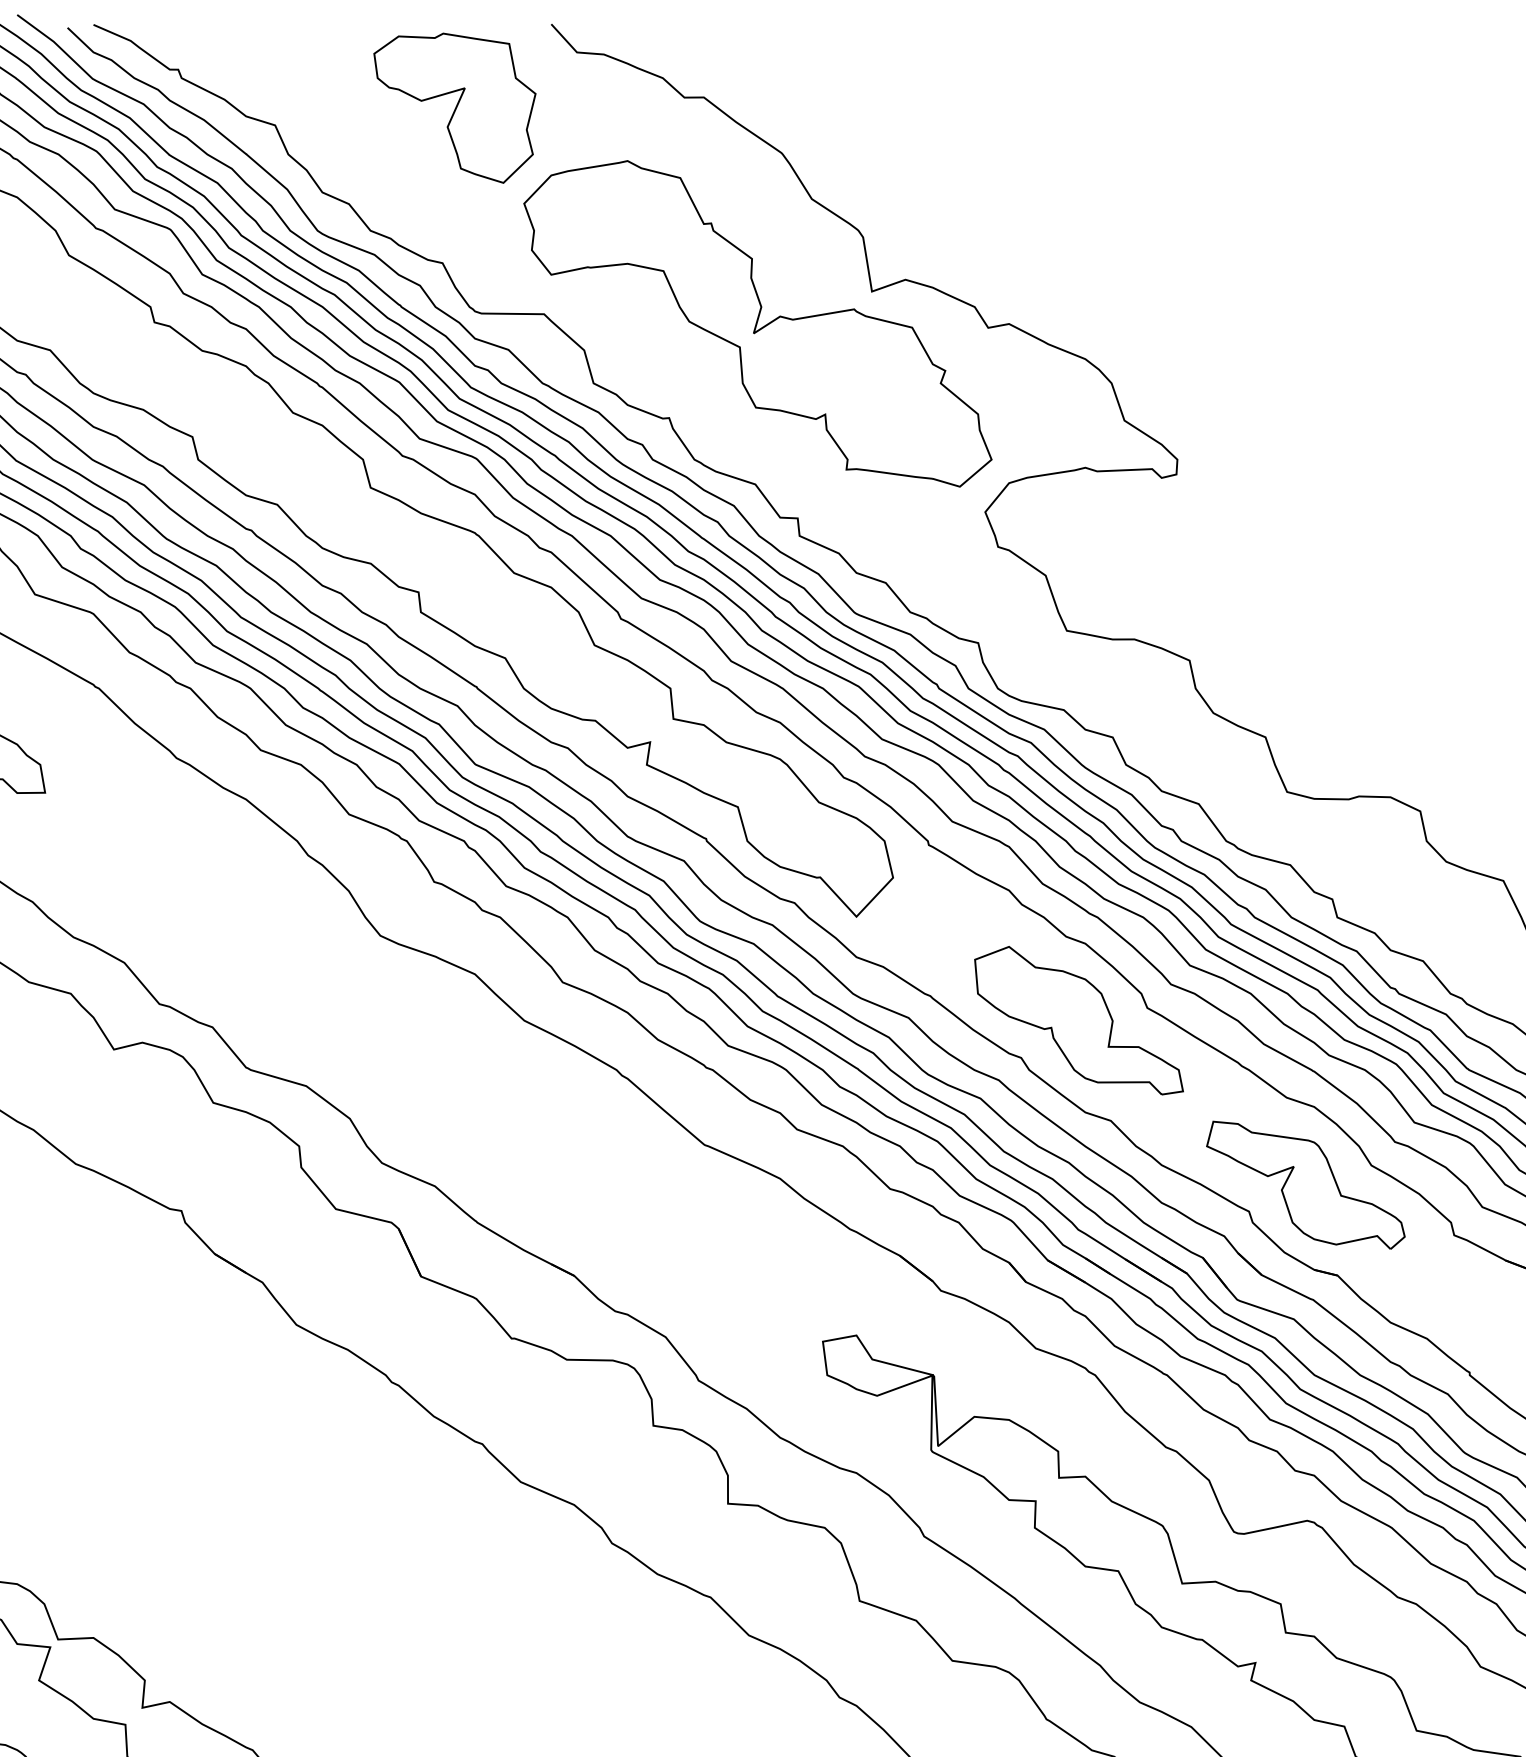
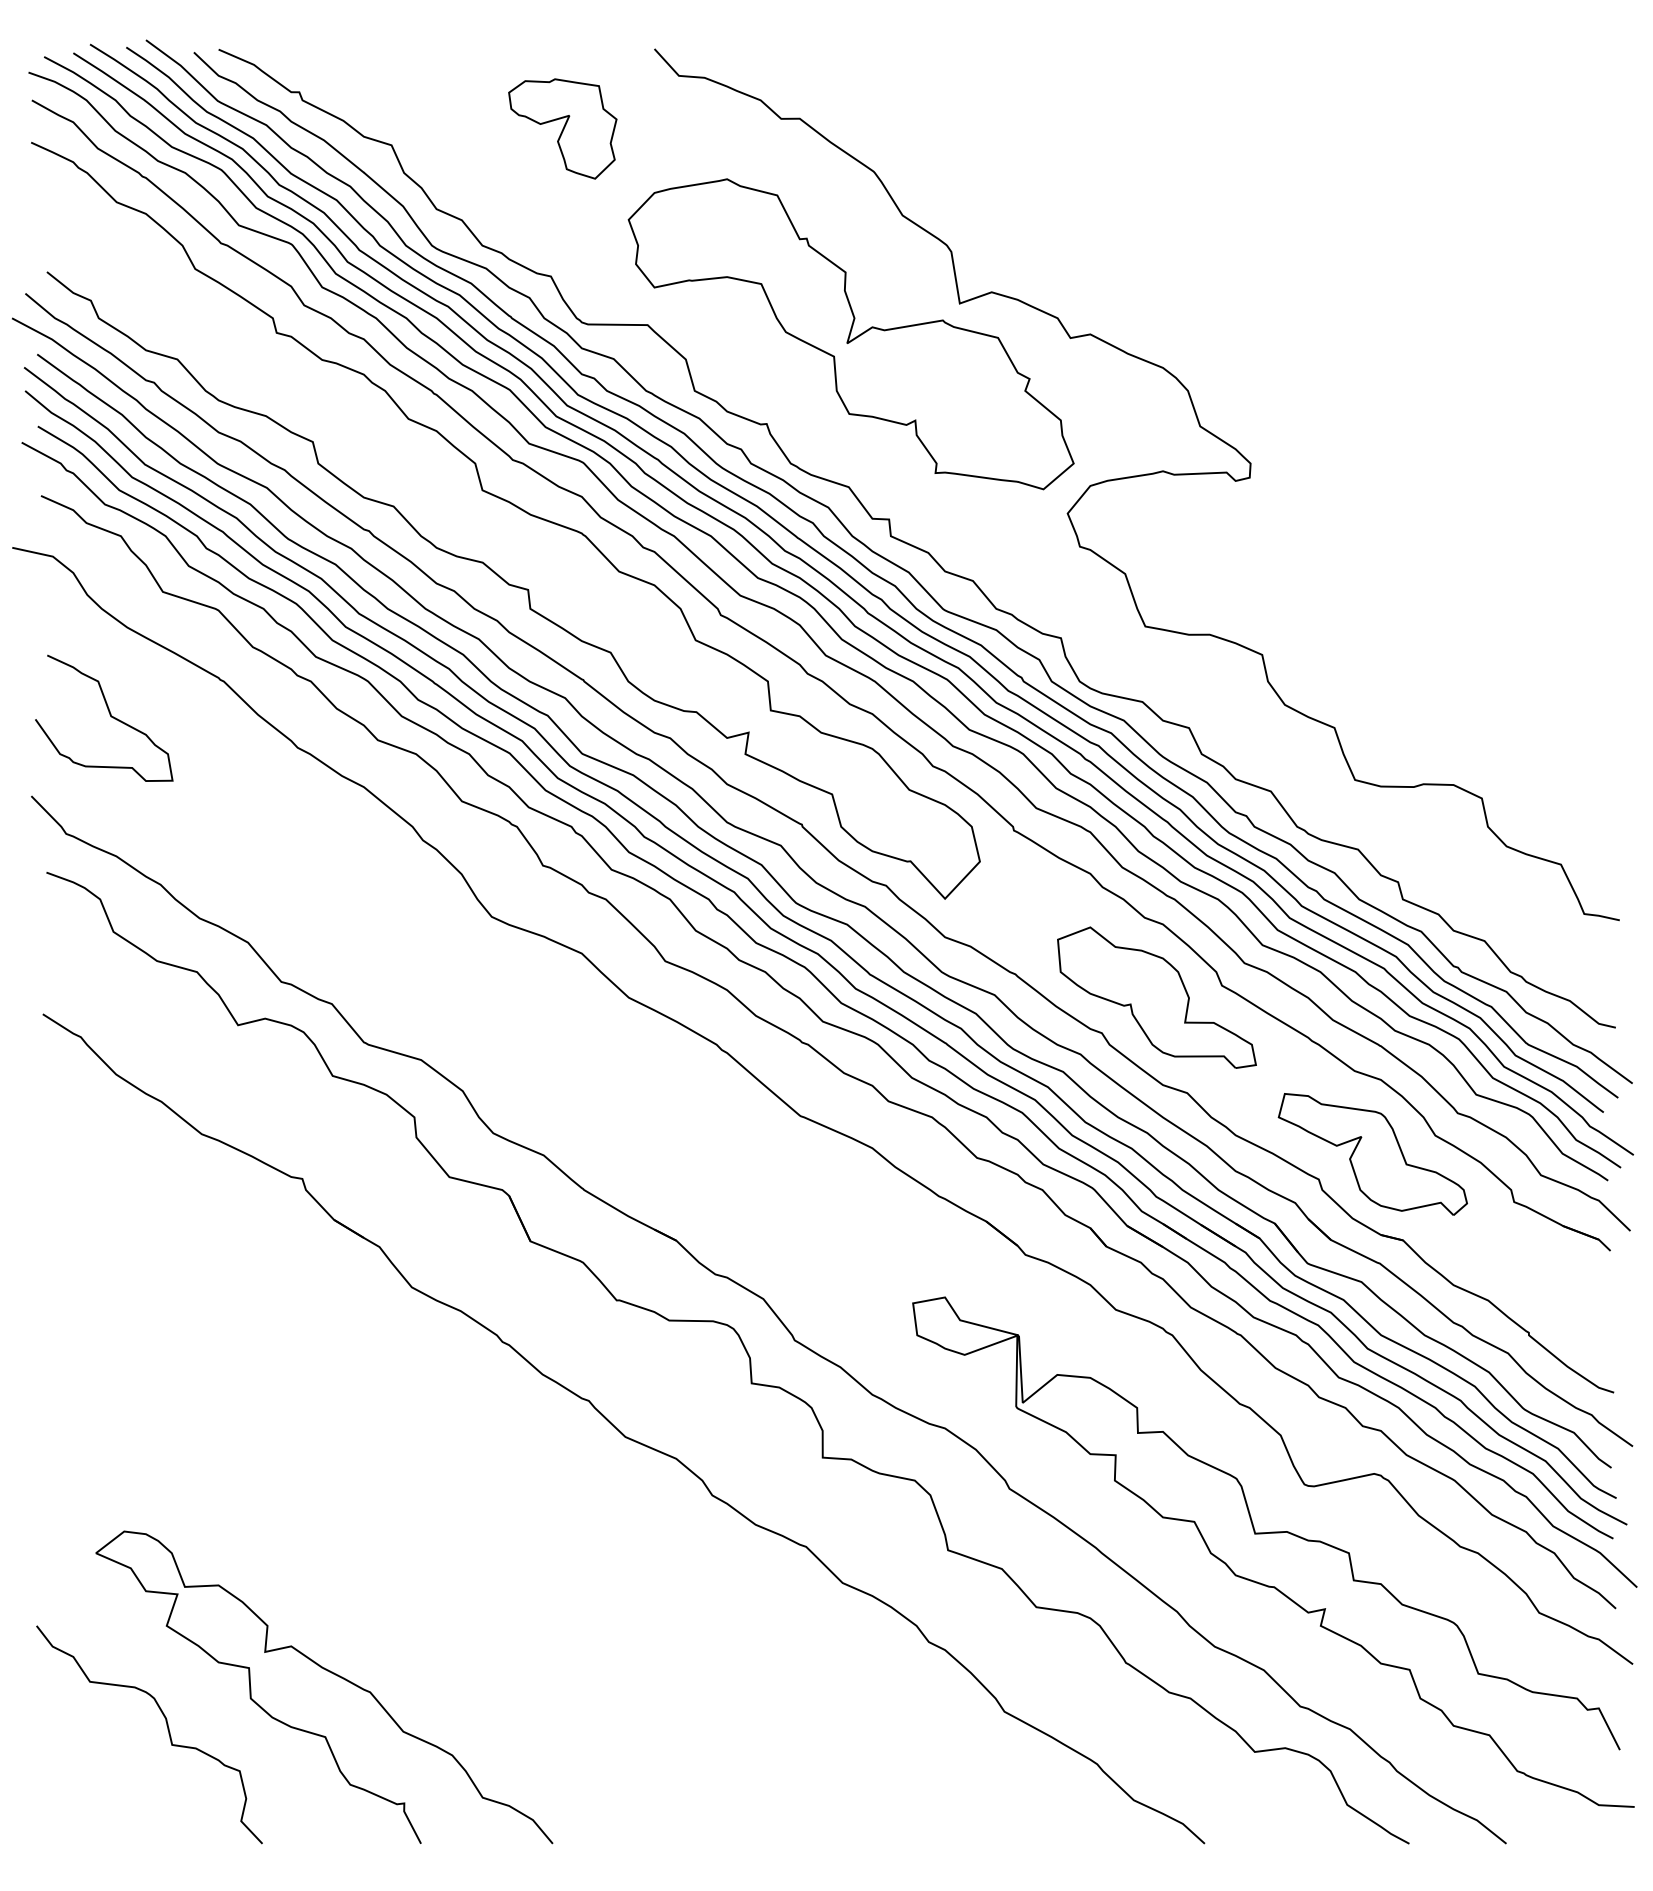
part: (454, 107) -> (562, 128), size x0.7

